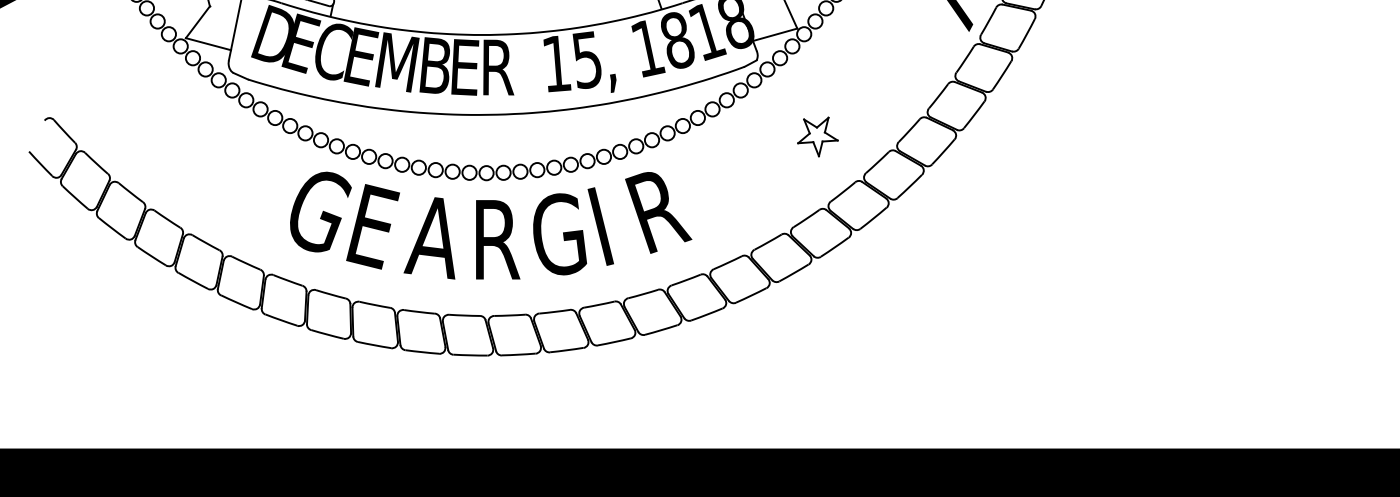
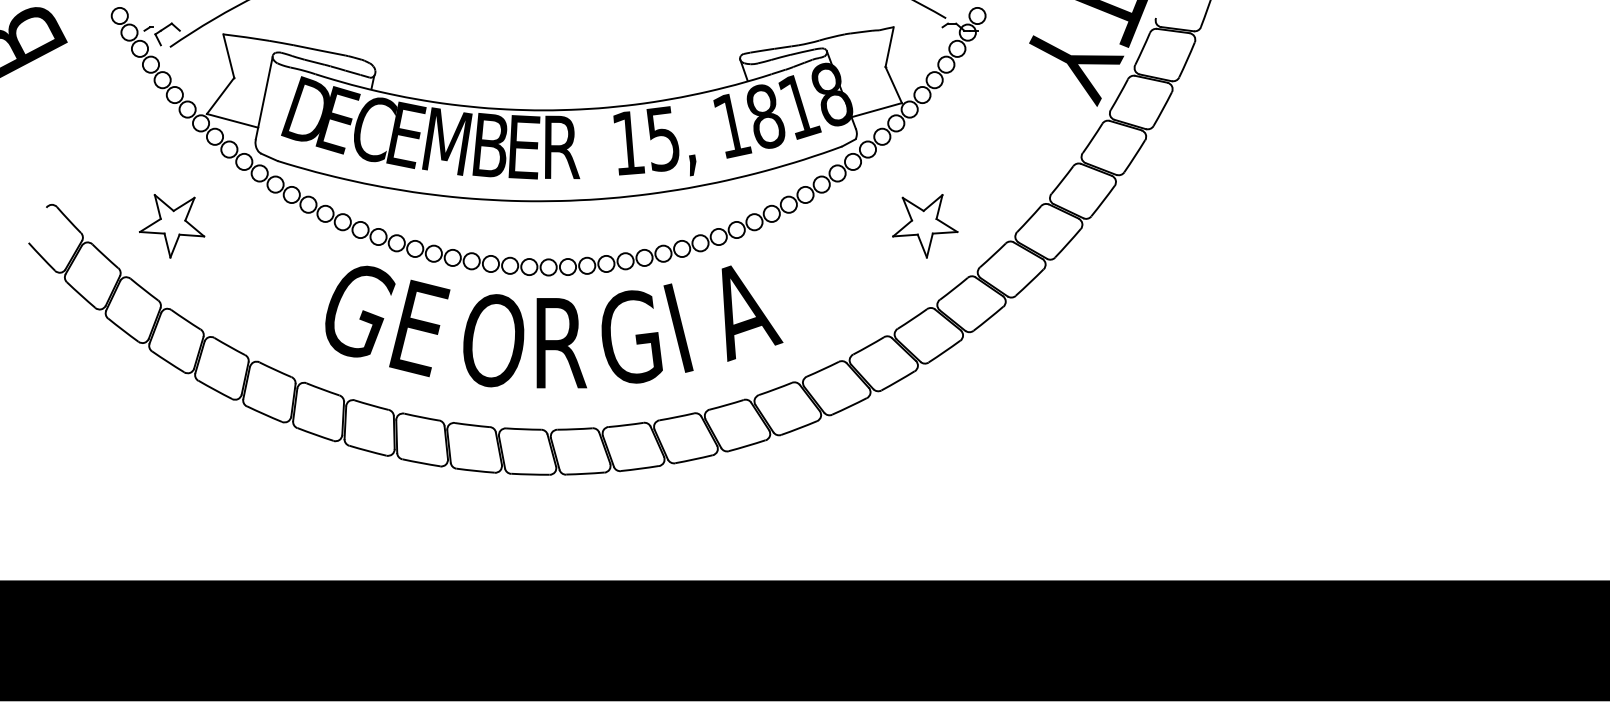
part: (155, 137) -> (172, 226), added
part: (818, 137) -> (925, 226), size x1.43
text: (658, 213) -> (744, 313), R -> A
text: (434, 238) -> (489, 341), A -> O

